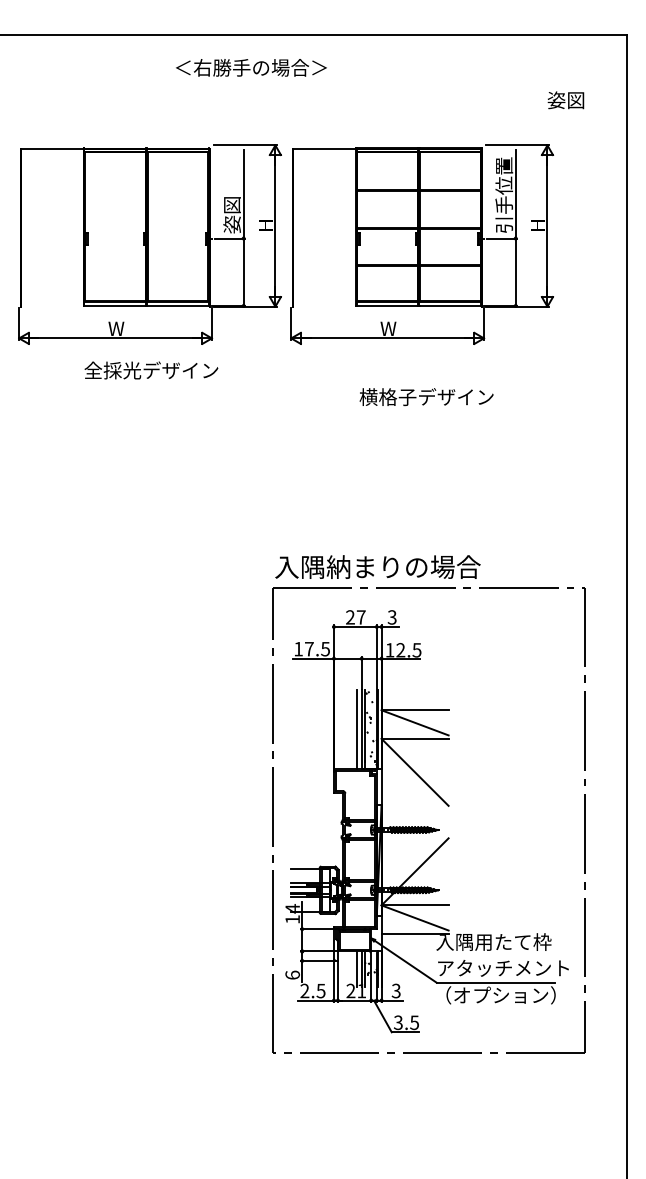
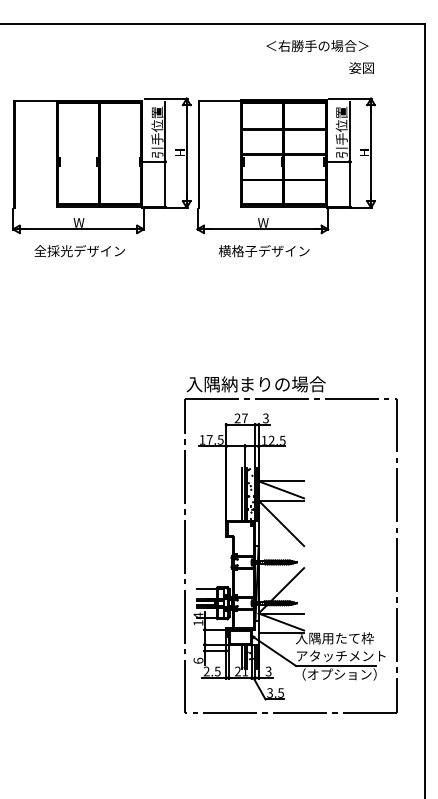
text: (251, 66) -> (317, 45), moved
text: (565, 99) -> (361, 67), moved
text: (232, 195) -> (157, 132), 姿図 -> 引手位置
text: (151, 371) -> (79, 251), moved
text: (427, 397) -> (264, 251), moved

